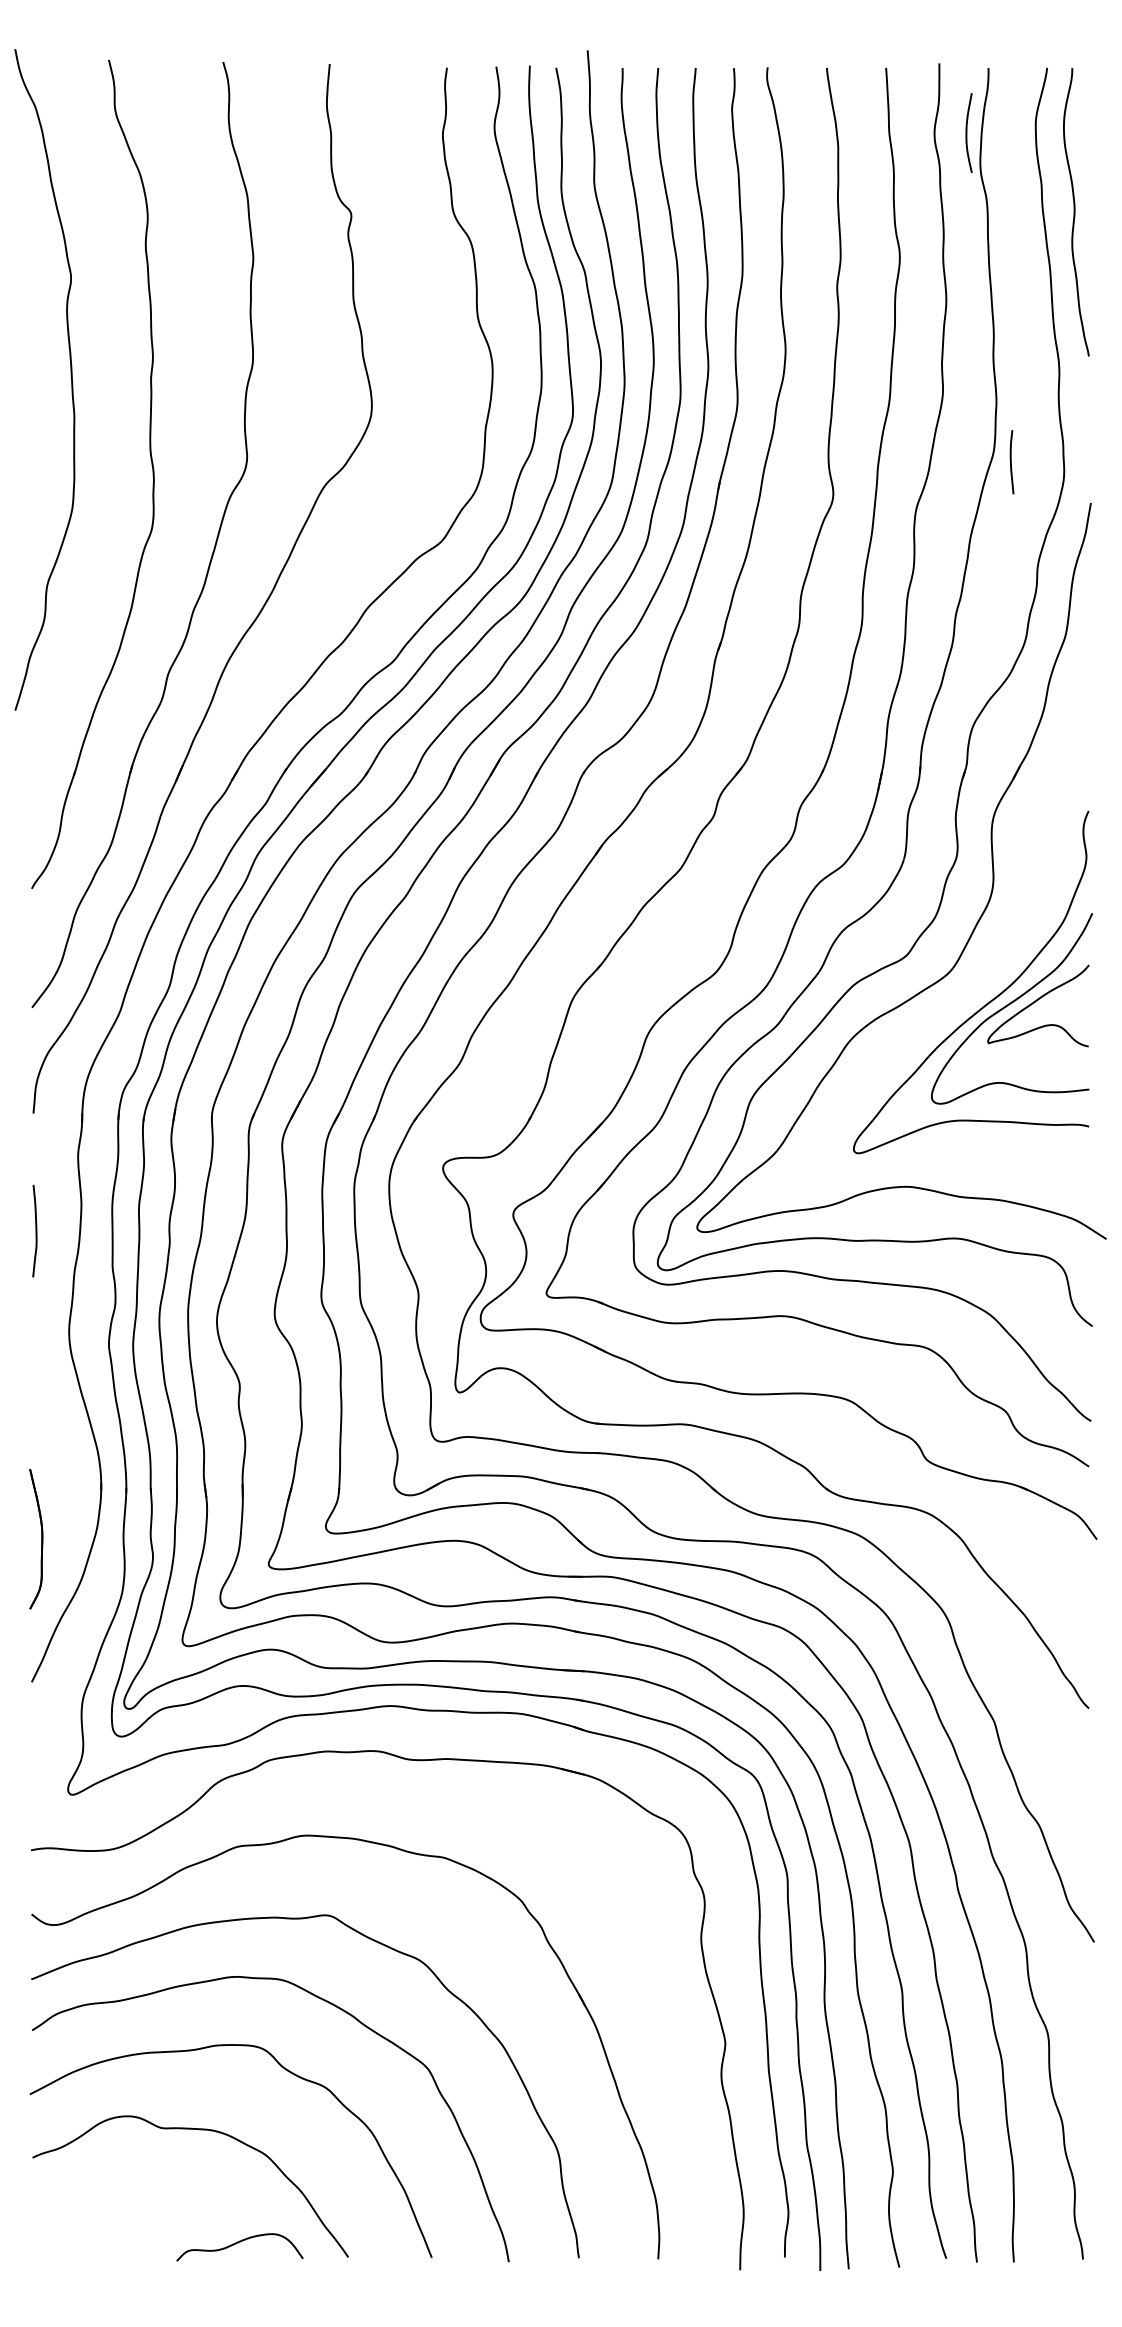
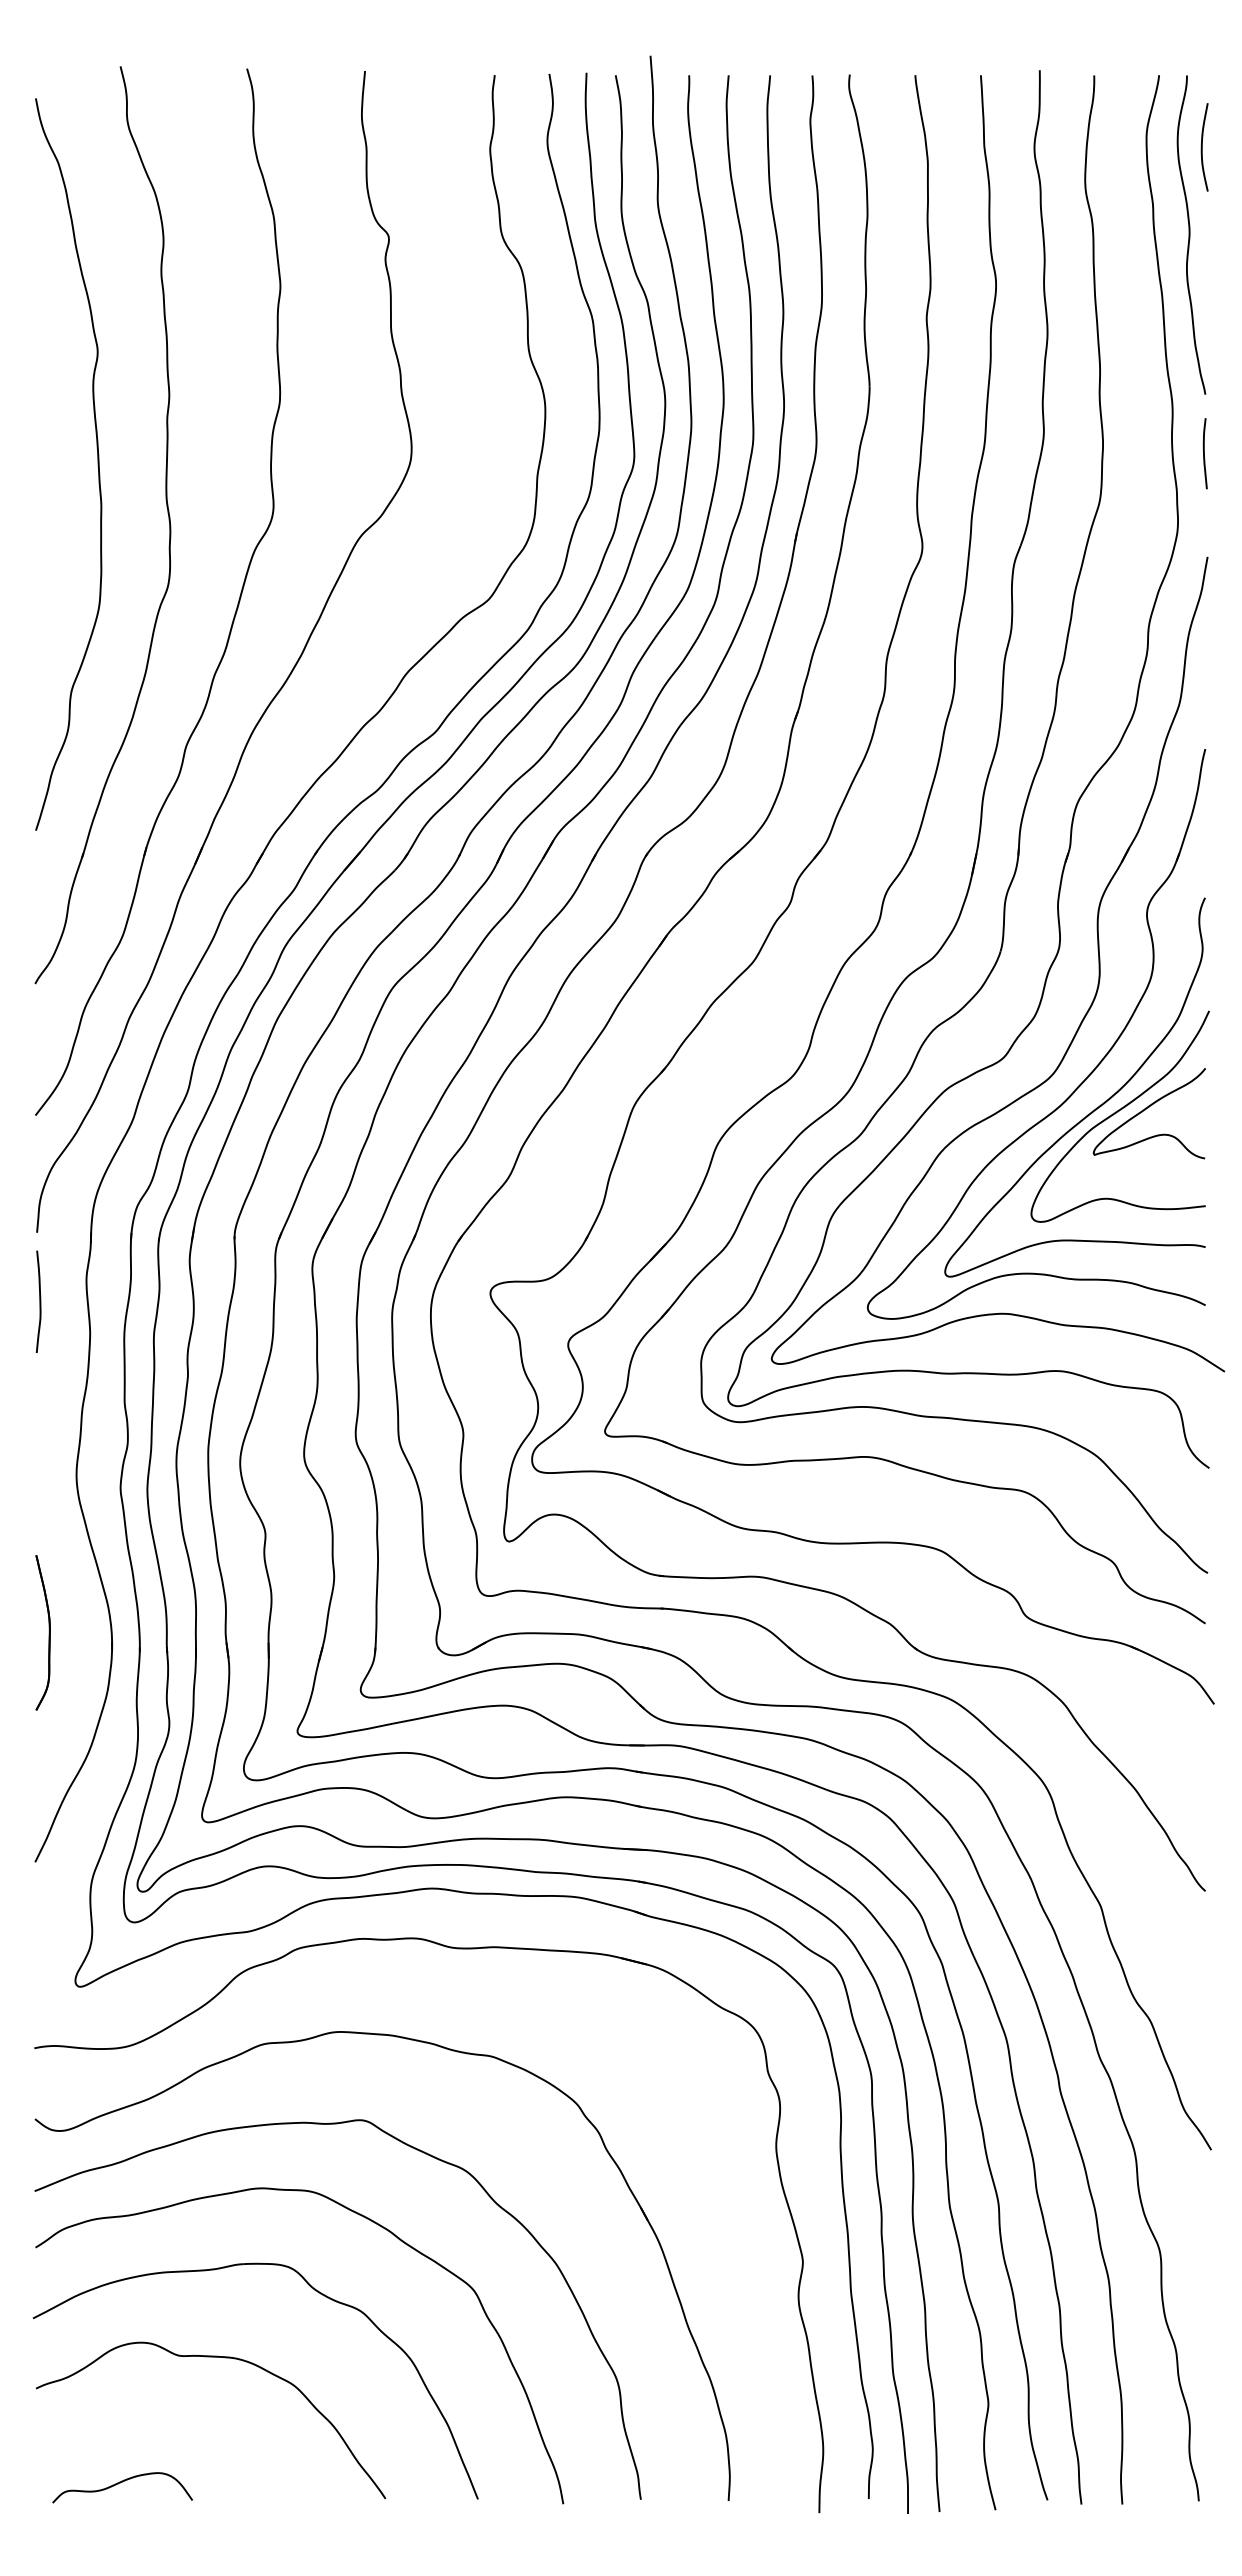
curve: (967, 133) -> (1202, 147), moved
curve: (70, 379) -> (97, 464), moved
curve: (1011, 462) -> (1204, 453), moved
part: (982, 971) -> (1087, 1075), added
curve: (35, 1230) -> (39, 1301), moved
part: (35, 1538) -> (42, 1632), moved
curve: (238, 2243) -> (120, 2483), moved

